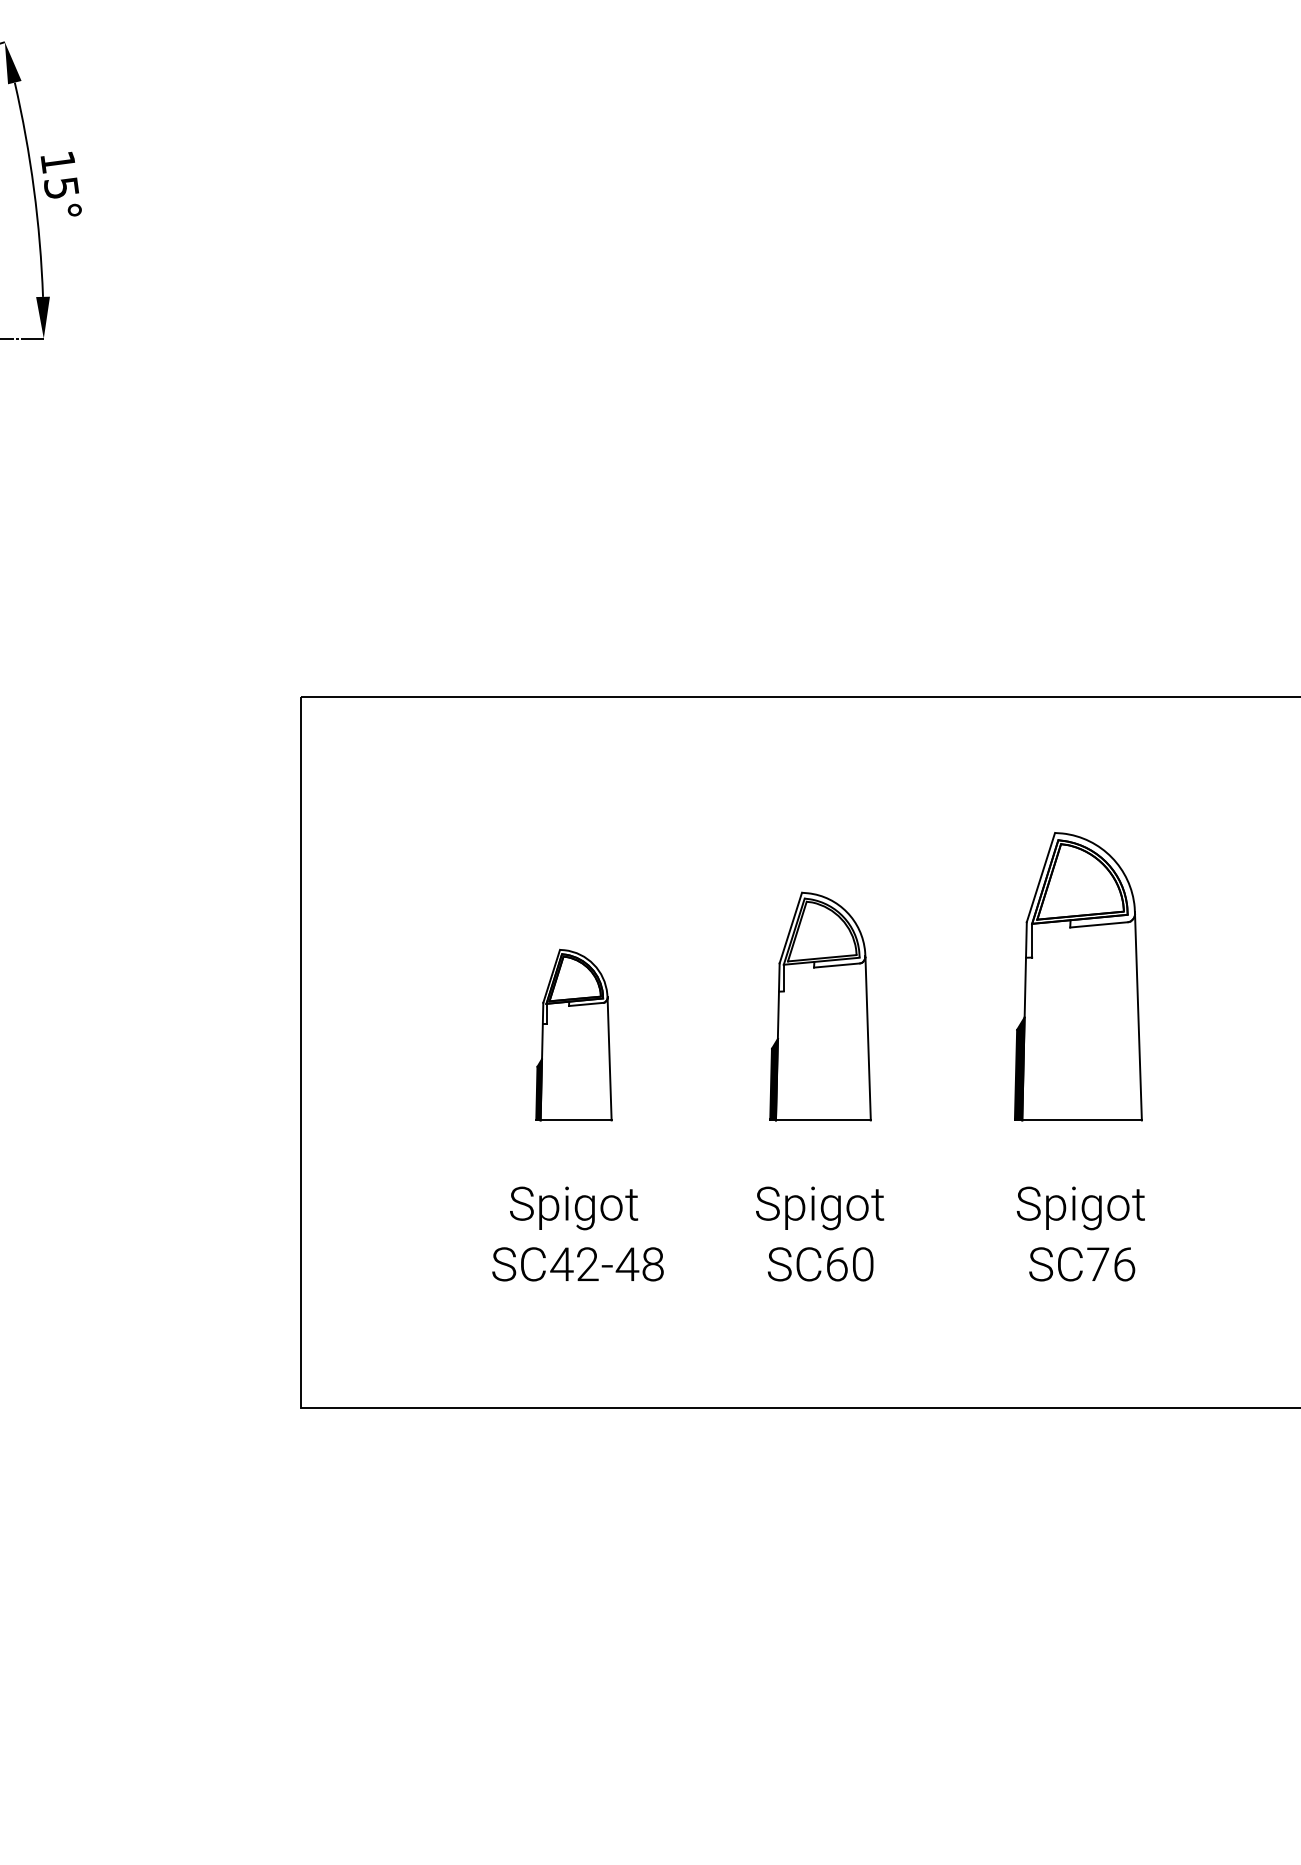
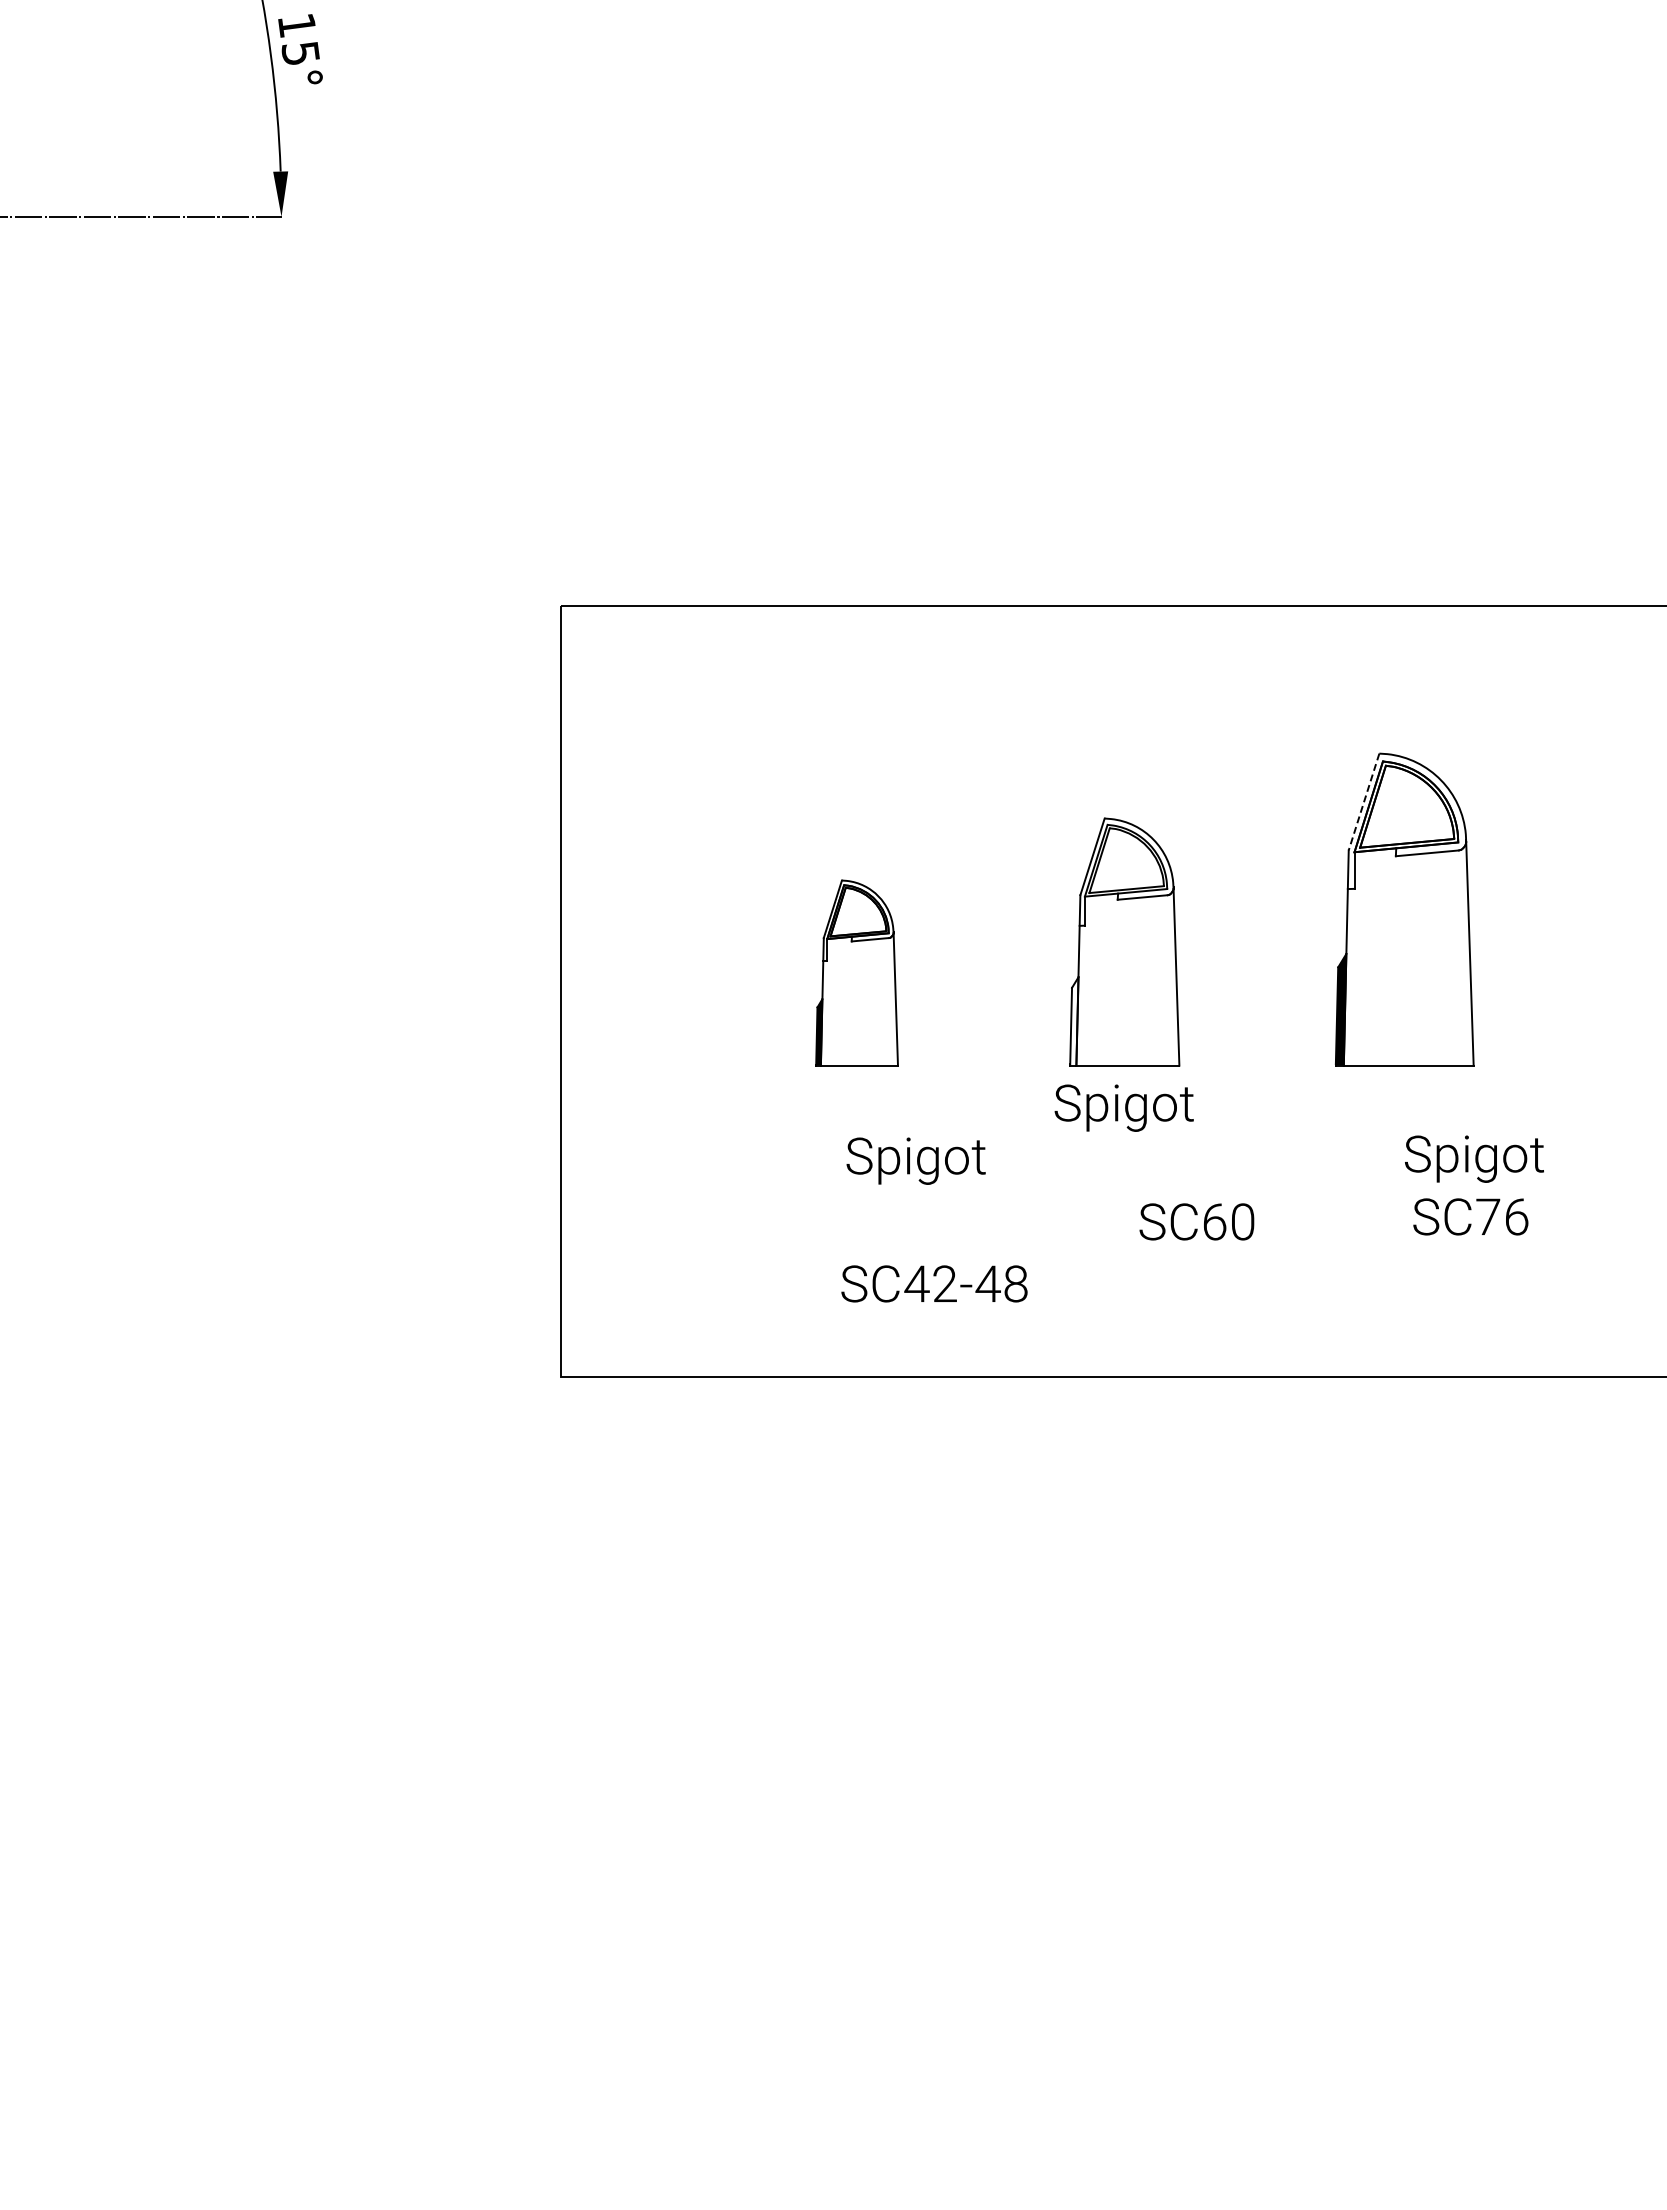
line: (1041, 878) -> (1364, 802), solid -> dashed
fill: (774, 1079) -> (1074, 1021), removed
text: (573, 1207) -> (915, 1160), moved
text: (819, 1207) -> (1123, 1107), moved
text: (1080, 1207) -> (1474, 1158), moved
text: (578, 1263) -> (934, 1283), moved
text: (820, 1263) -> (1196, 1221), moved
text: (1081, 1263) -> (1470, 1216), moved

